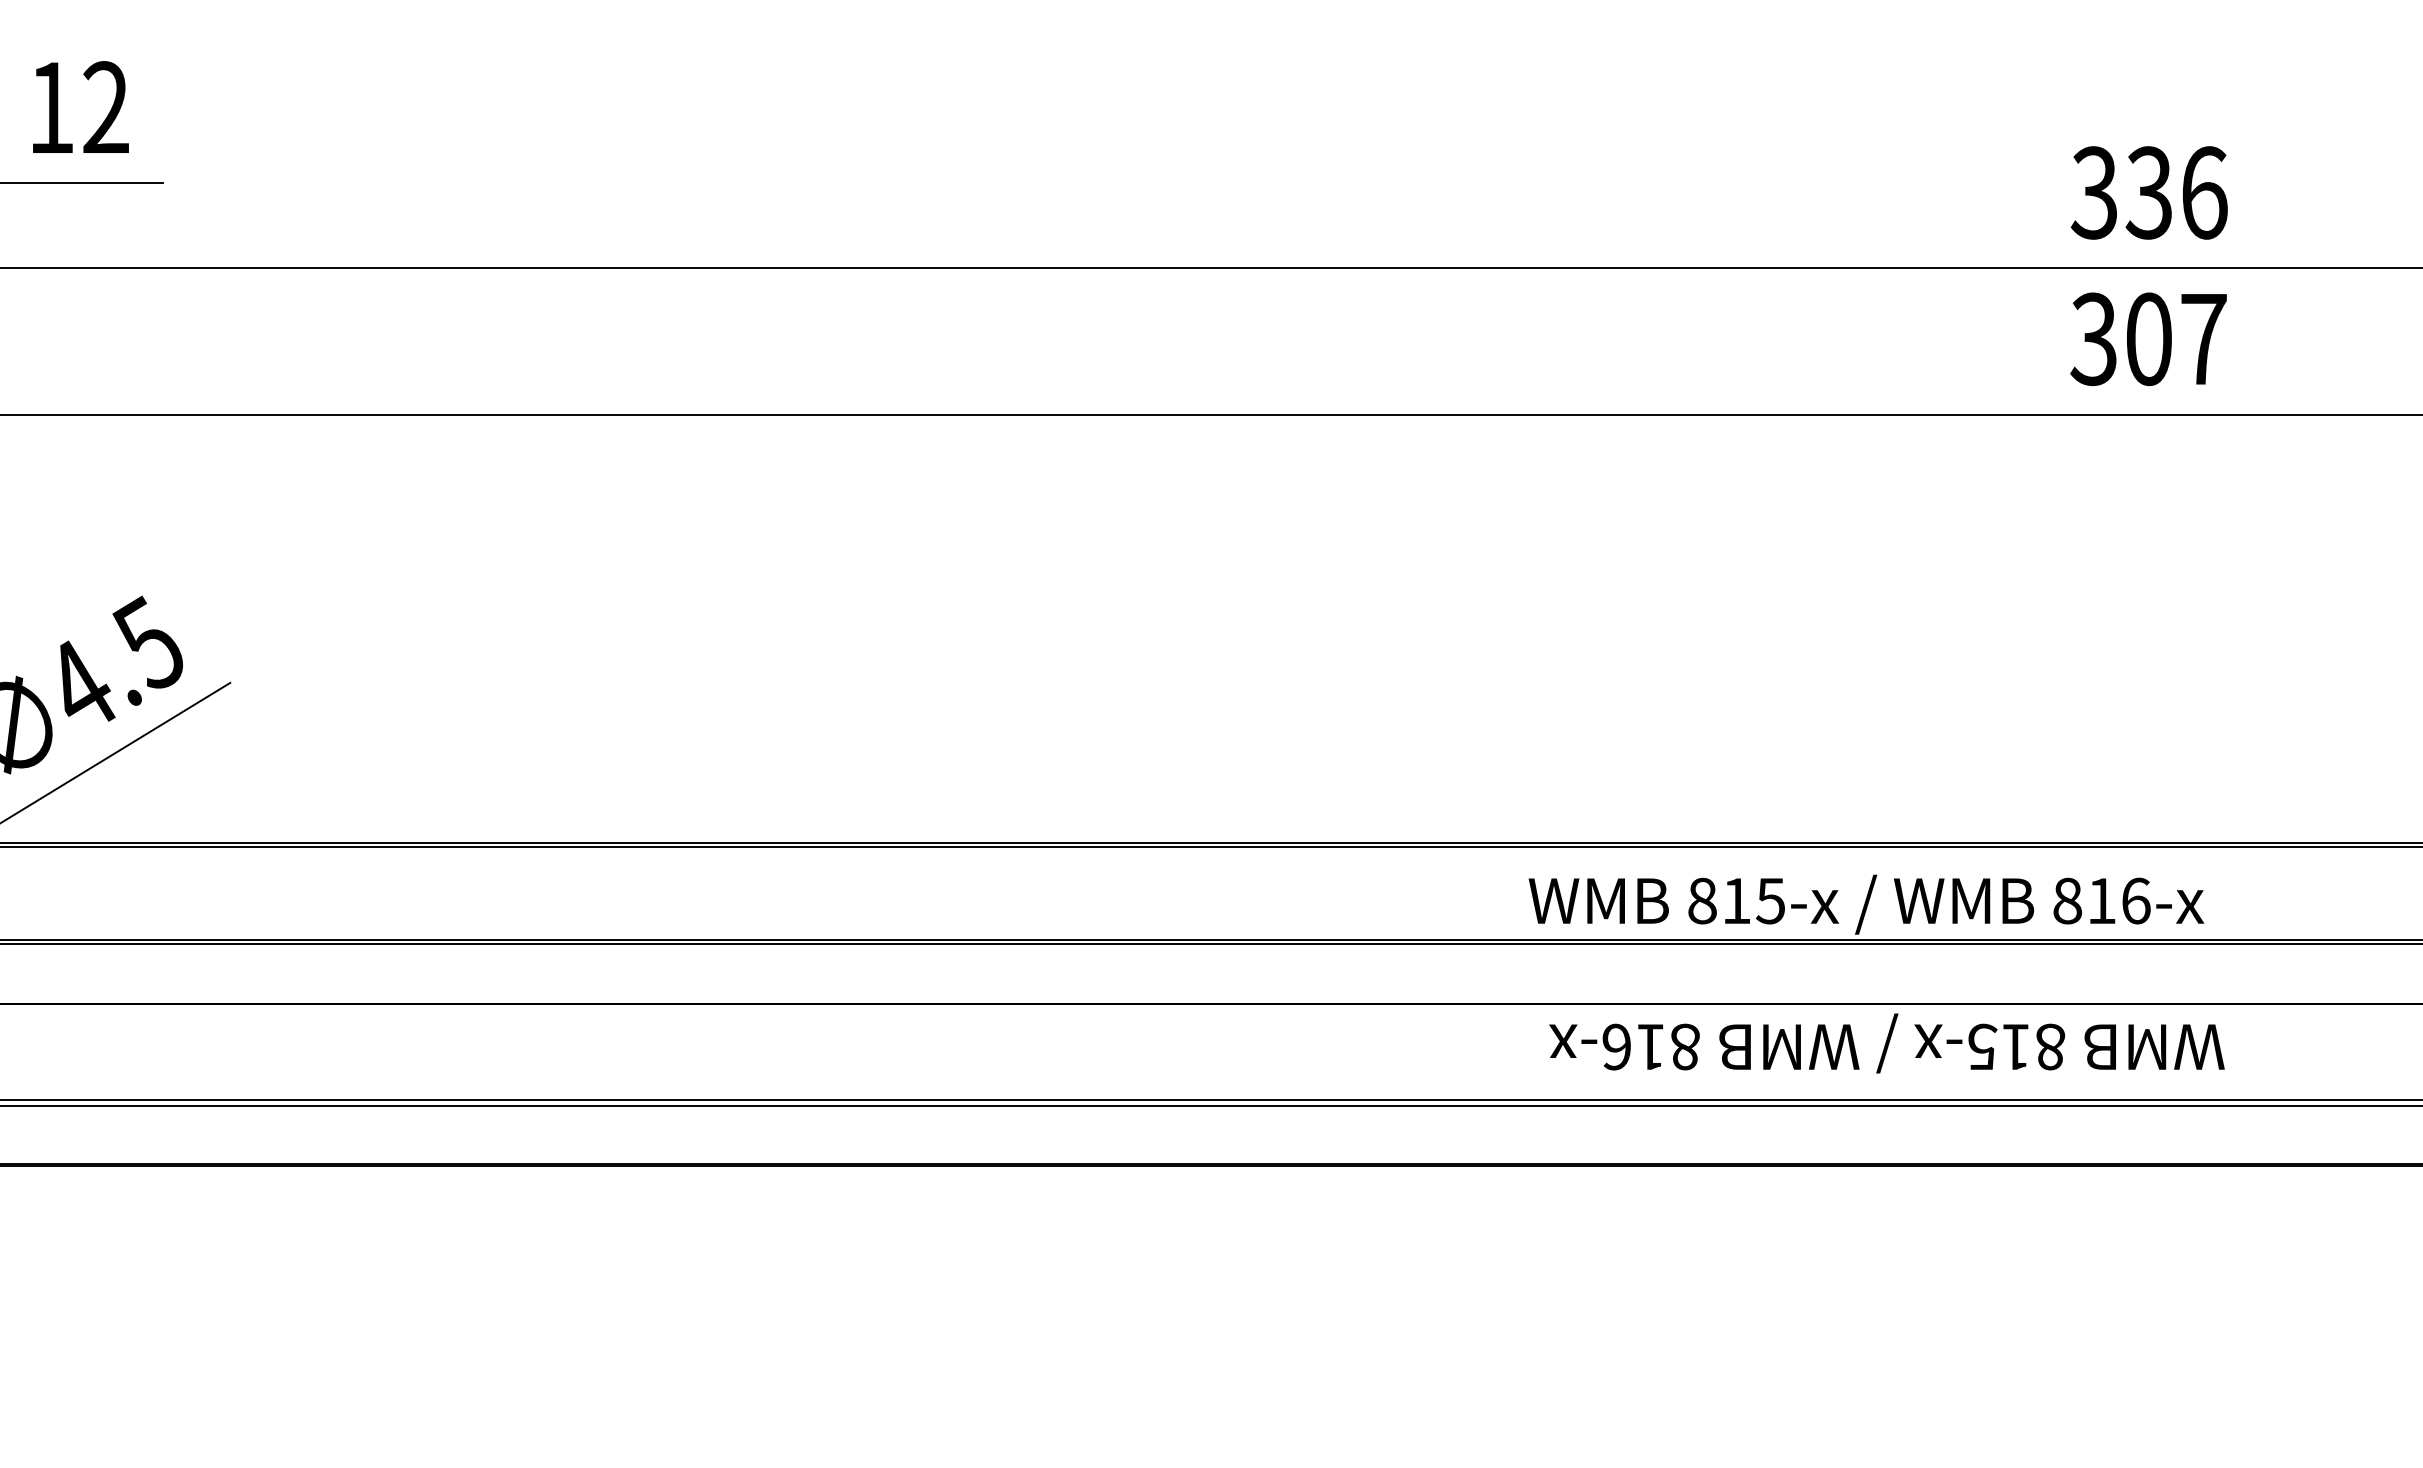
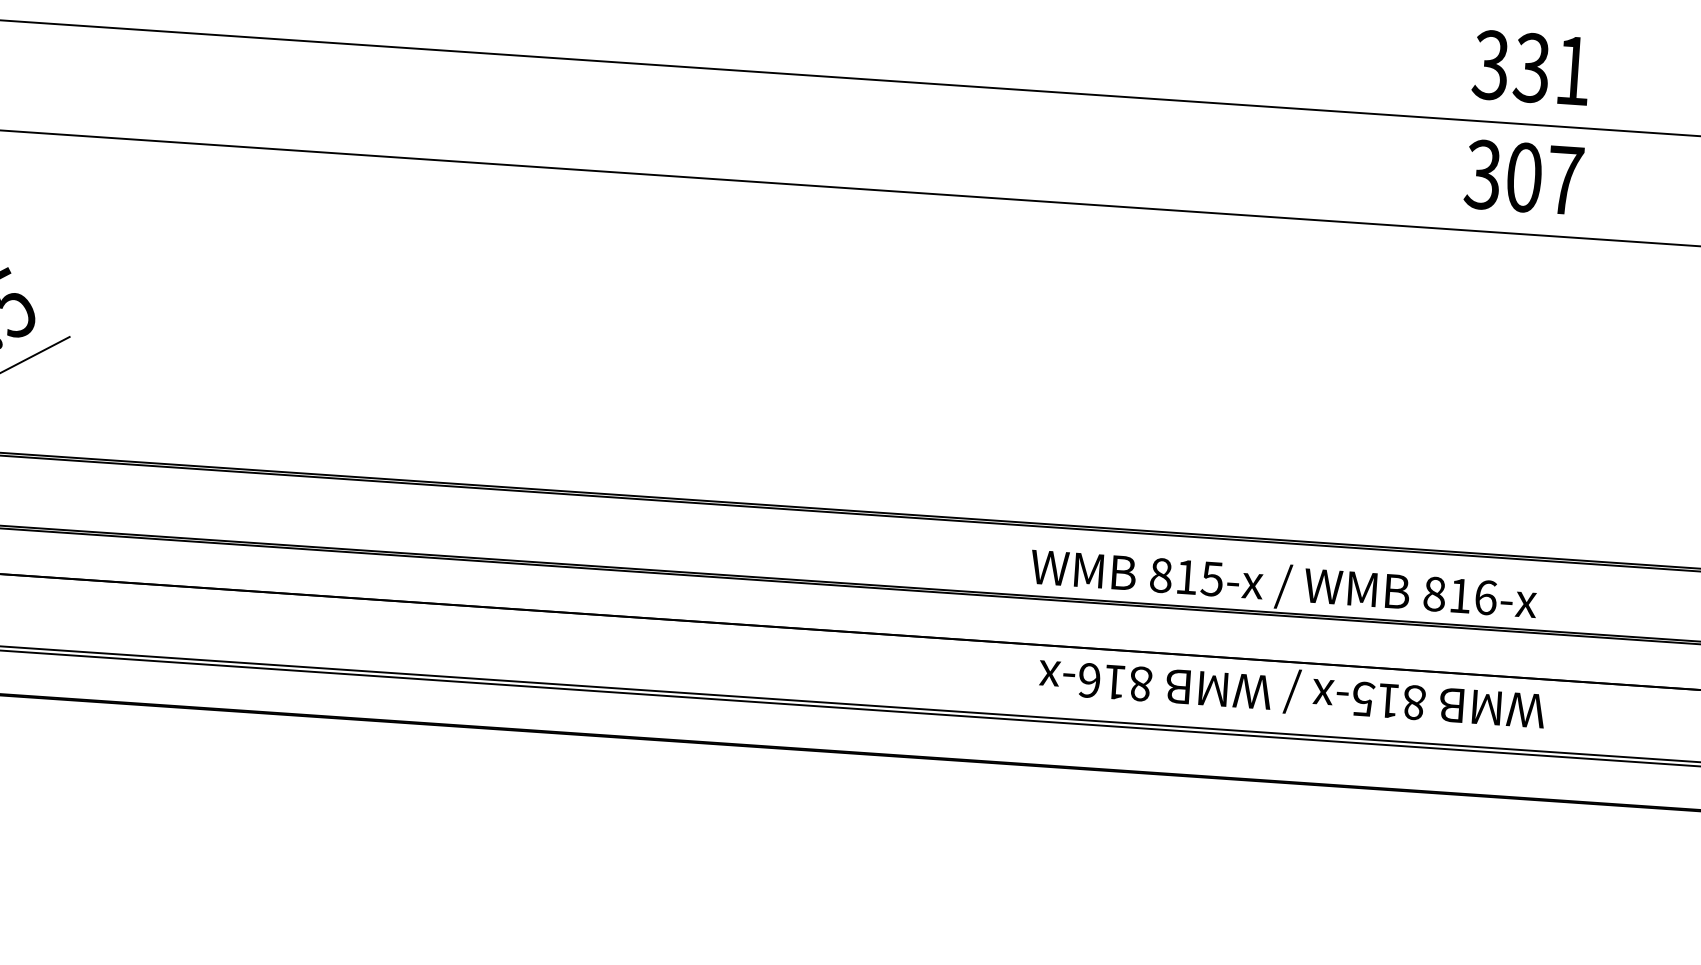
text: (2204, 192) -> (1573, 70), 336 -> 331

